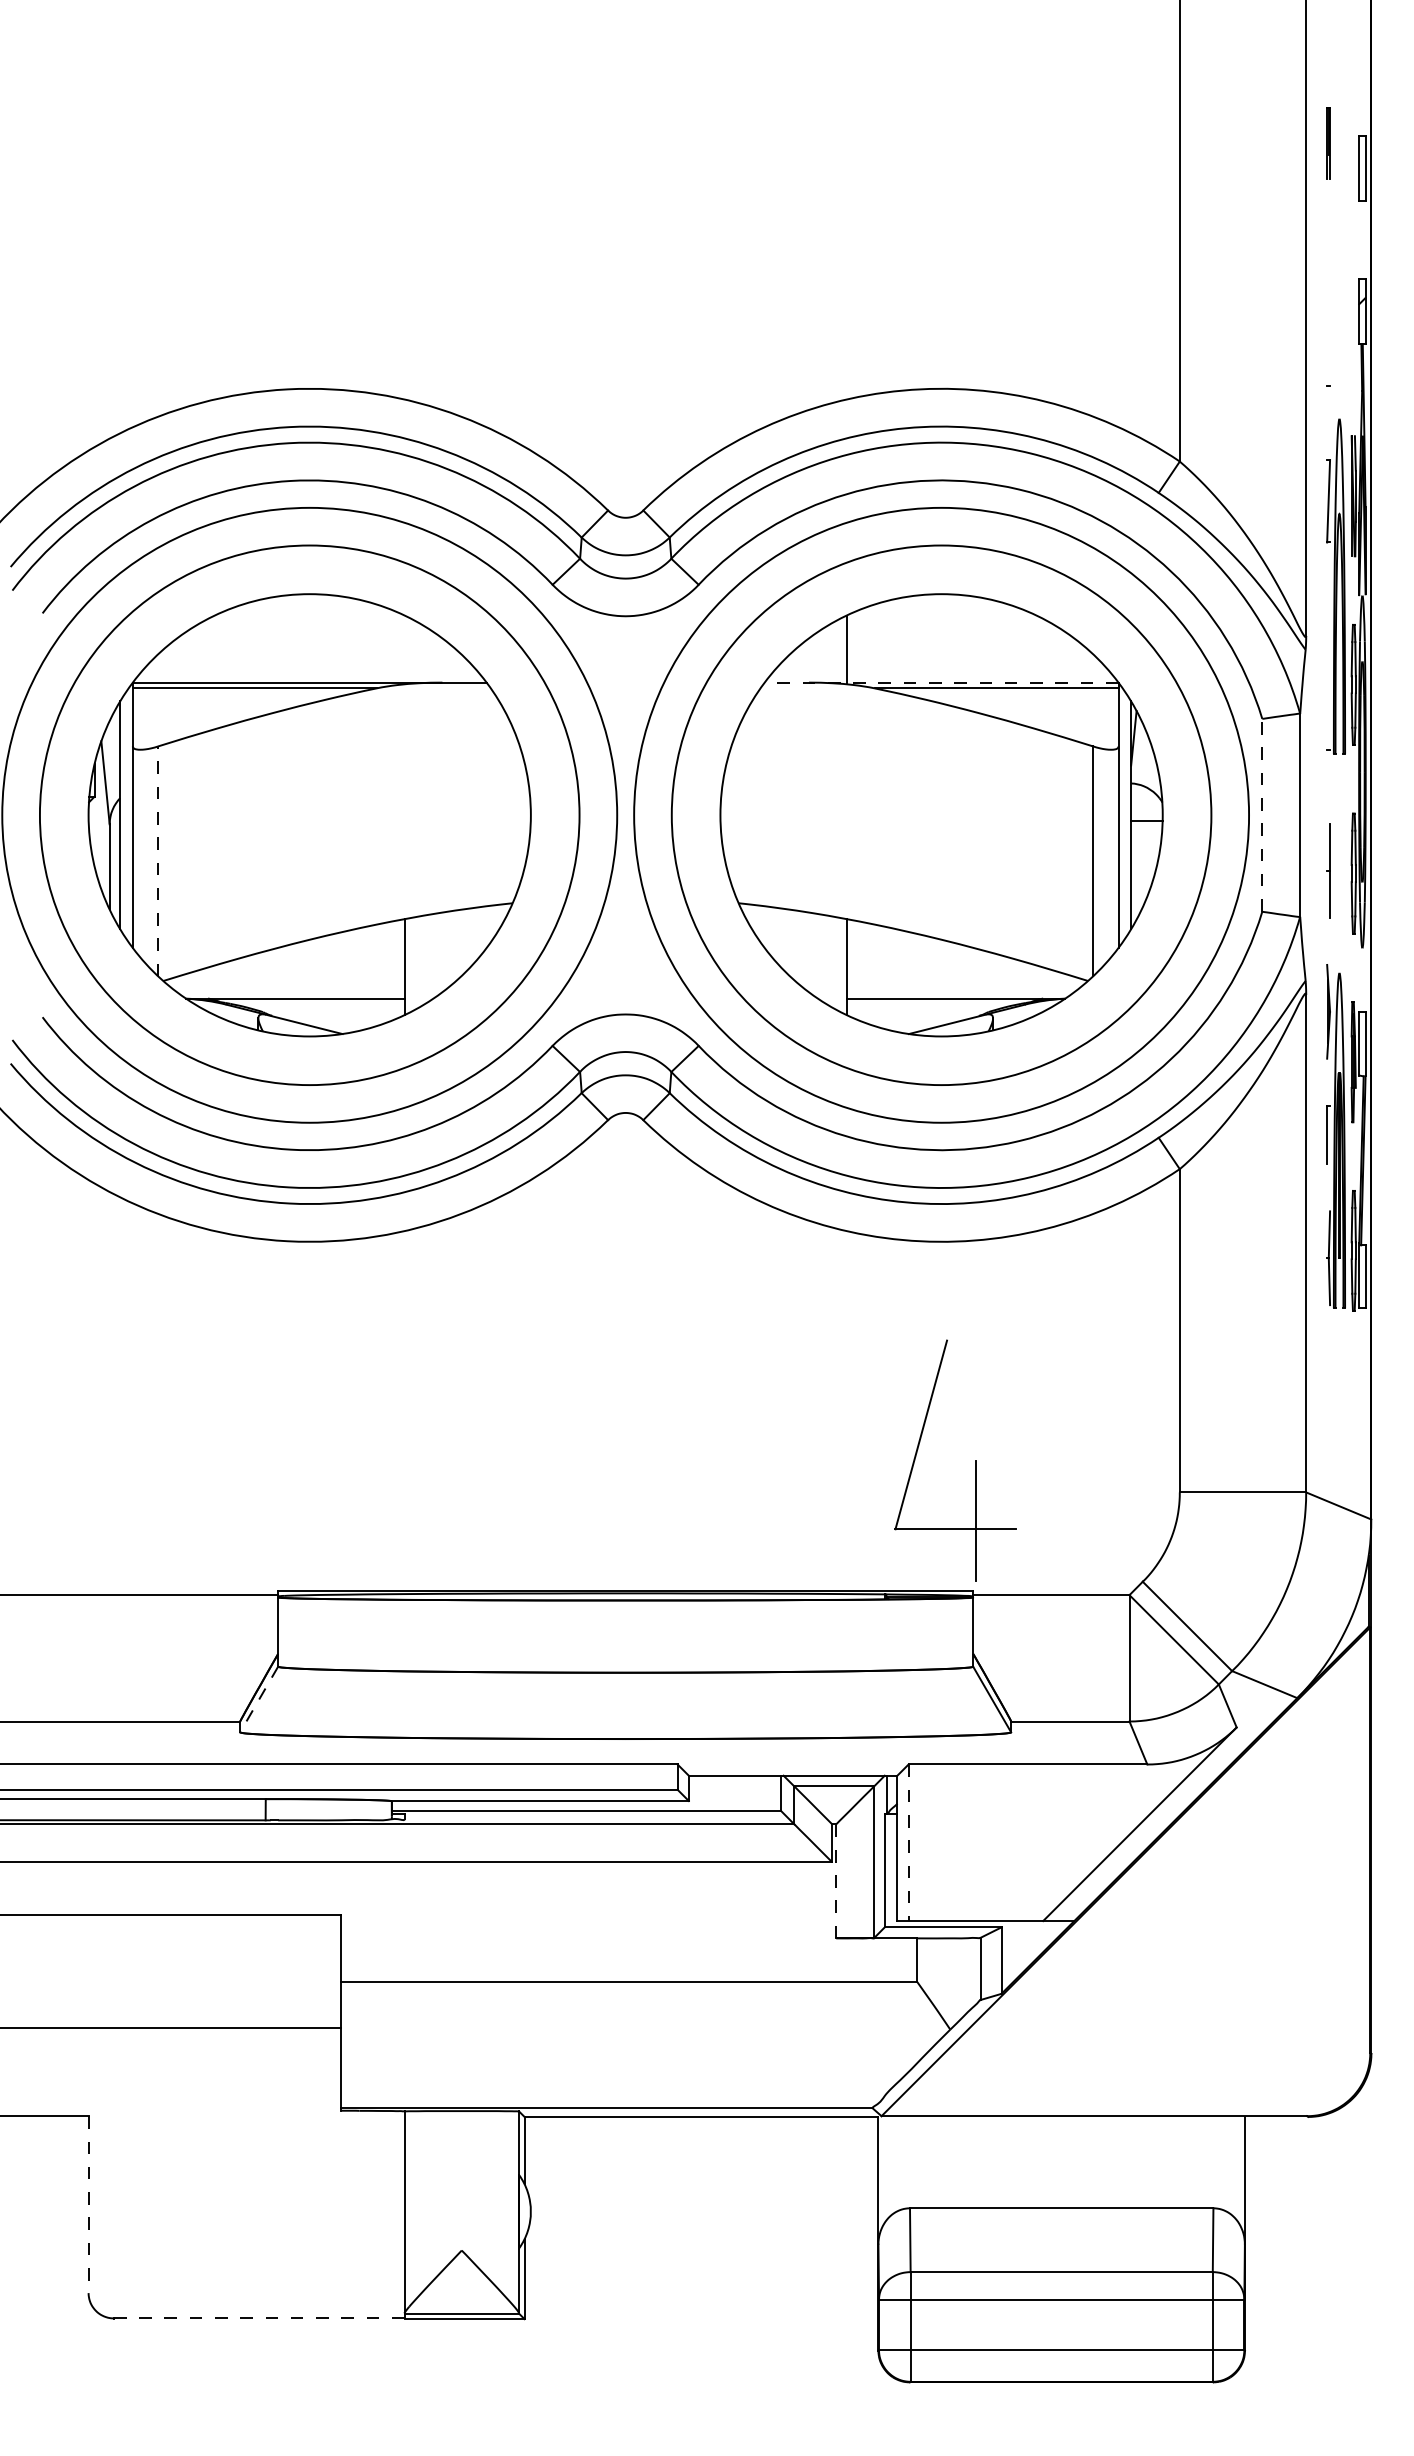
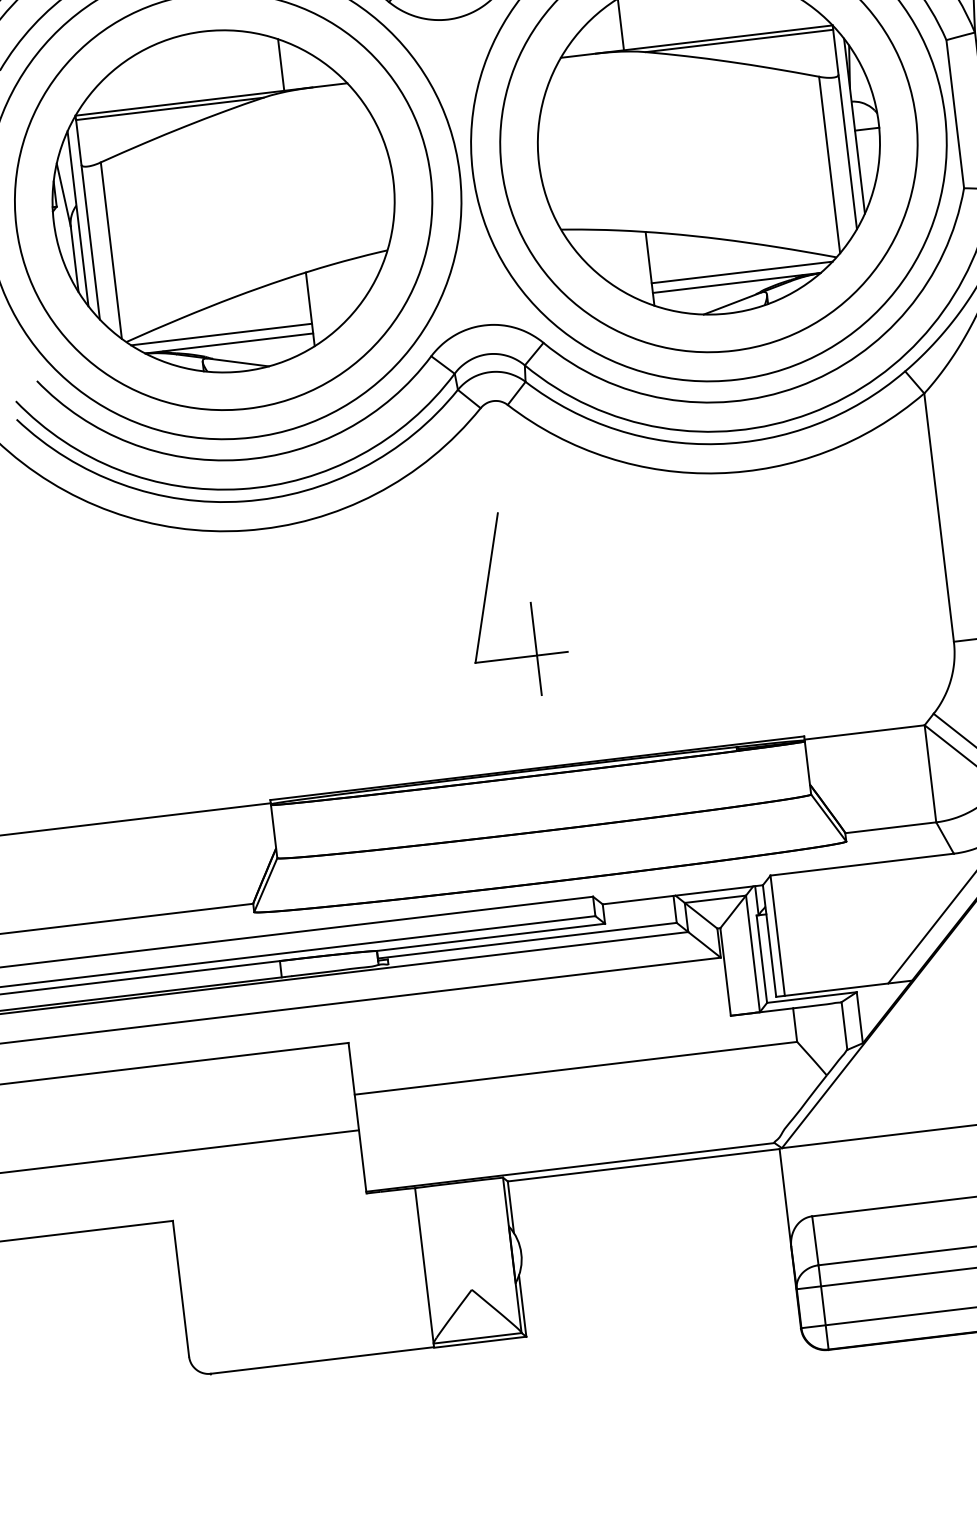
line: (404, 648) -> (281, 64), added
line: (941, 682) -> (696, 41), dashed -> solid
line: (1262, 814) -> (955, 113), dashed -> solid
line: (158, 861) -> (111, 250), dashed -> solid
line: (286, 985) -> (221, 334), added
line: (964, 985) -> (742, 272), added
part: (975, 1460) -> (530, 602), moved
line: (259, 1699) -> (266, 885), dashed -> solid
line: (908, 1843) -> (777, 936), dashed -> solid
line: (836, 1881) -> (725, 972), dashed -> solid
line: (88, 2205) -> (181, 1289), dashed -> solid
line: (259, 2318) -> (322, 1360), dashed -> solid

